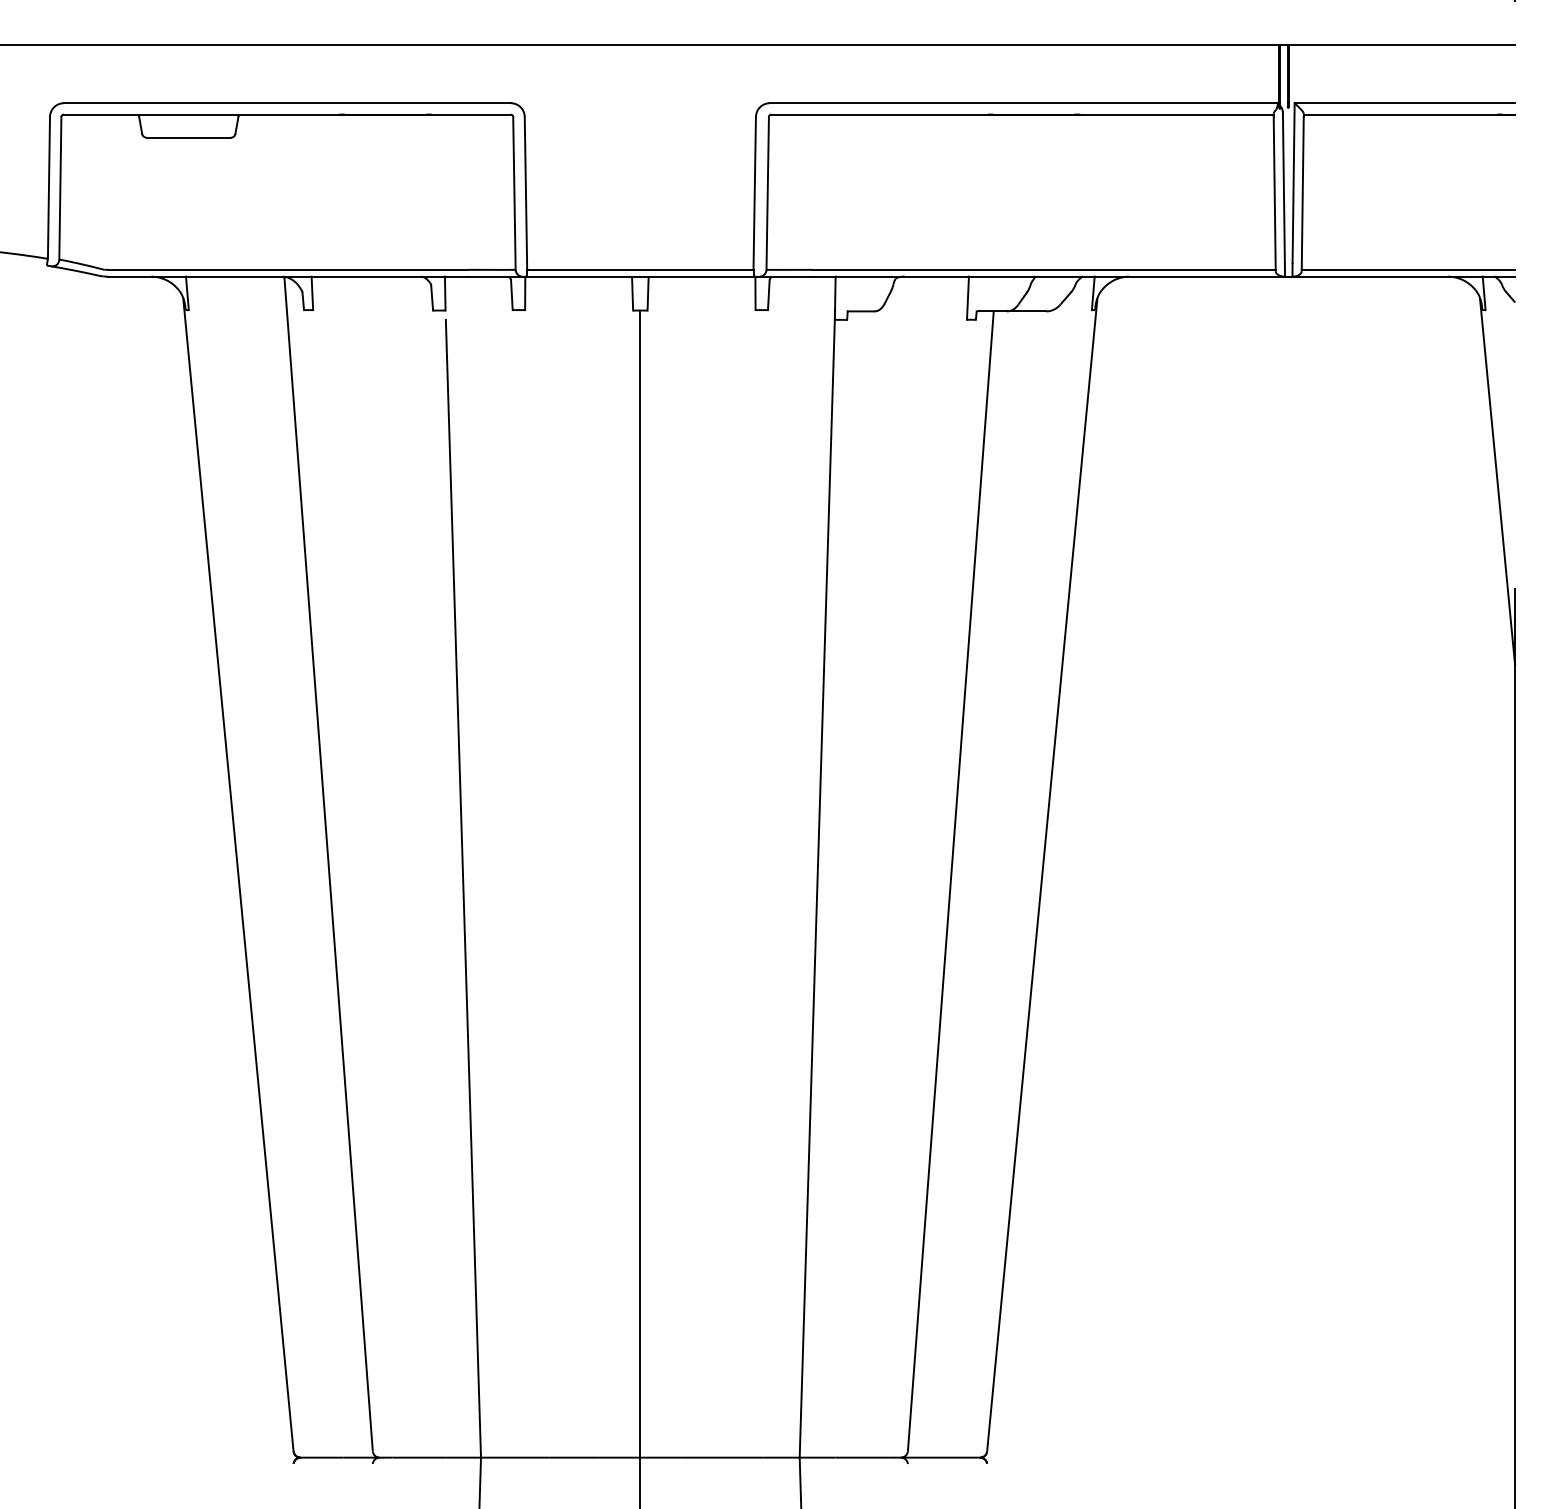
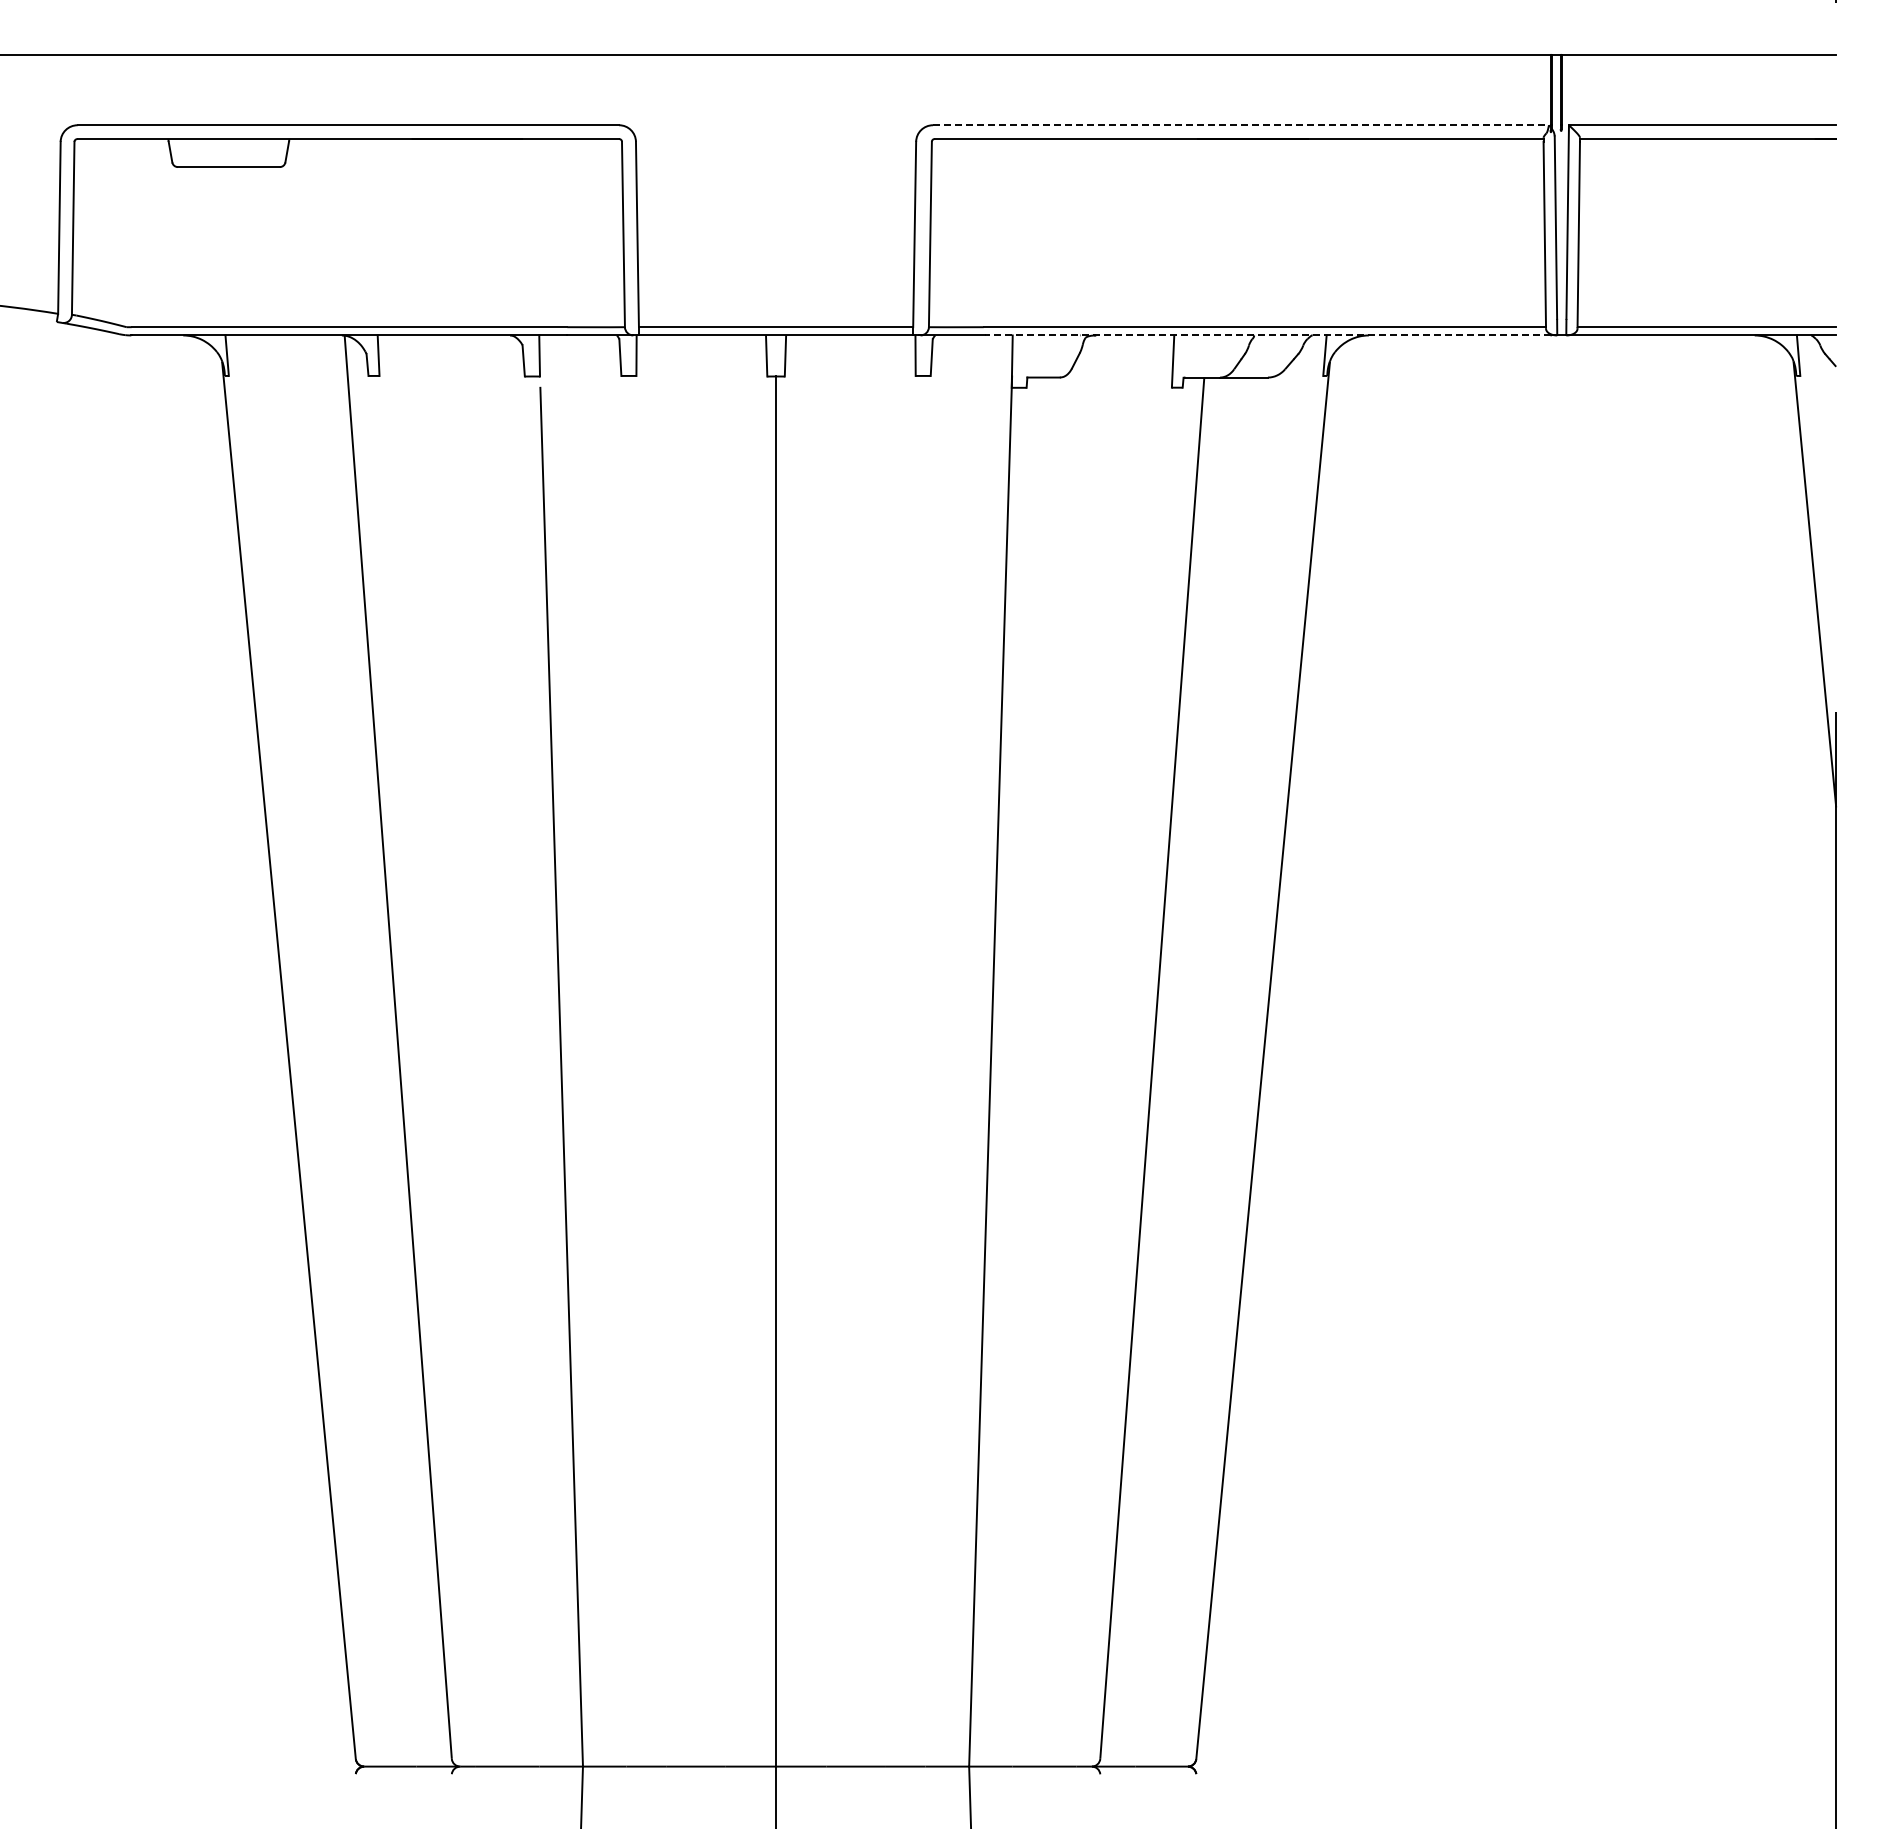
line: (1024, 103) -> (1241, 125), solid -> dashed
line: (1045, 276) -> (1267, 335), solid -> dashed

